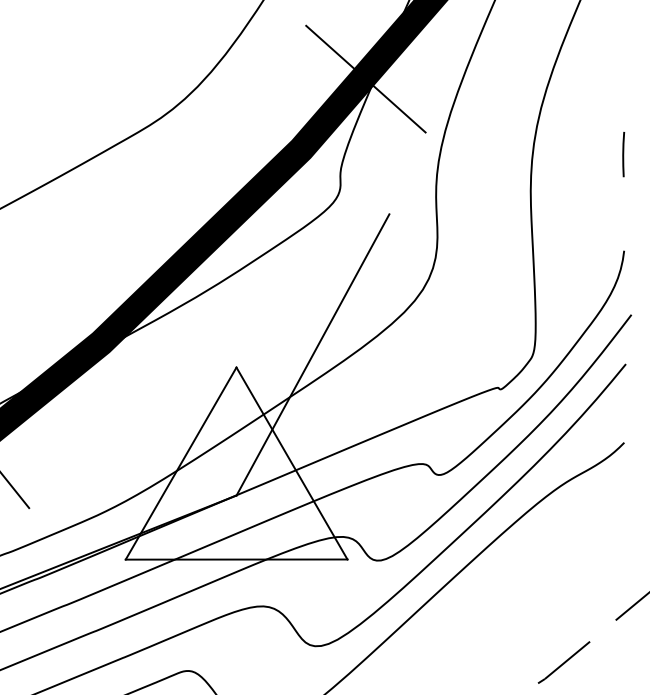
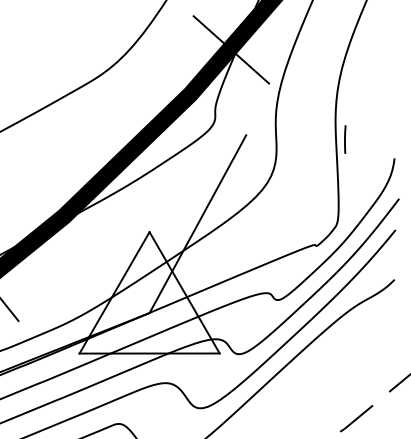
line: (624, 154) -> (345, 139), moved

